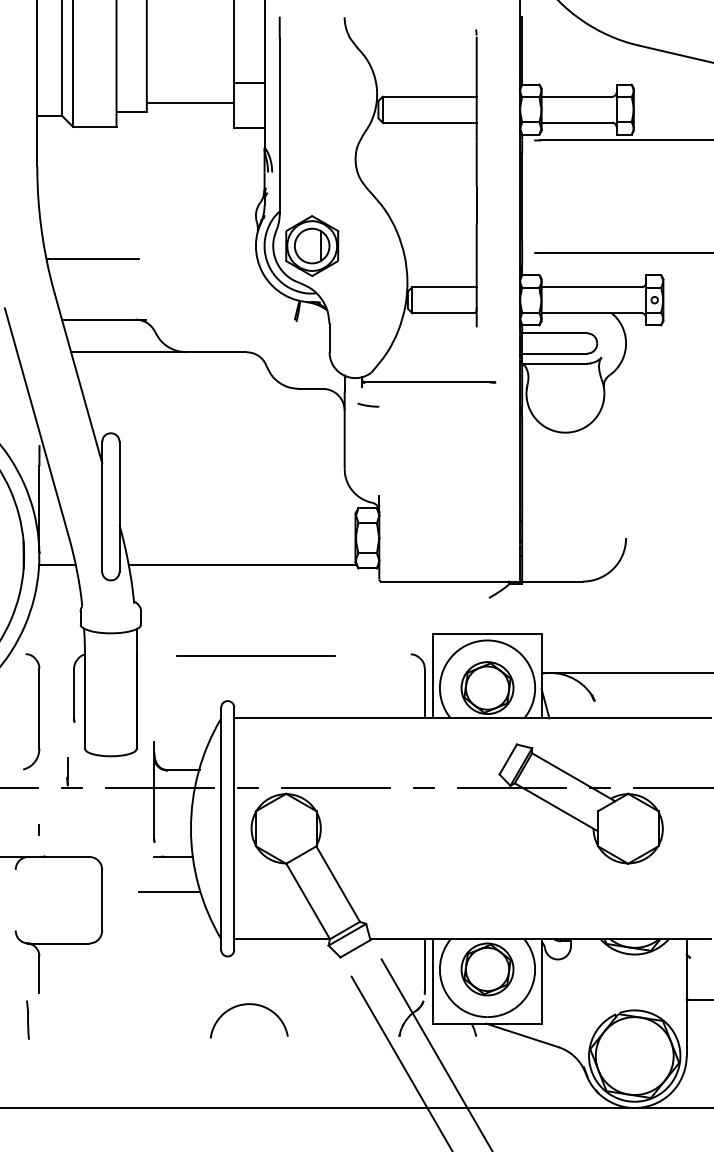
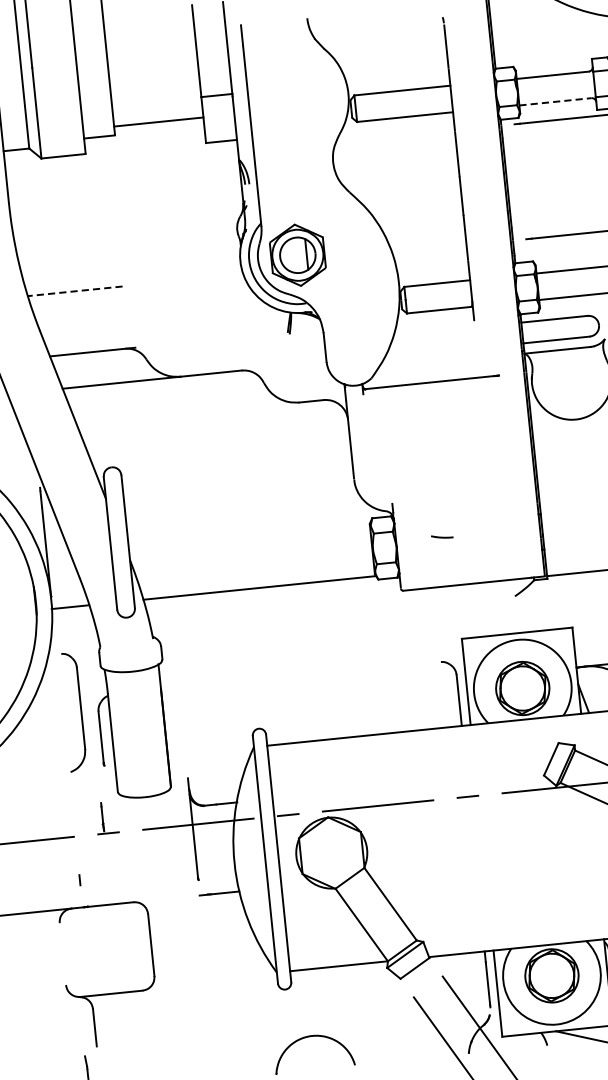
line: (577, 122) -> (555, 101), solid -> dashed
line: (92, 259) -> (74, 291), solid -> dashed
line: (367, 404) -> (441, 536), moved
line: (255, 655) -> (282, 679), removed
part: (38, 711) -> (80, 711), moved
line: (169, 891) -> (219, 929), removed

